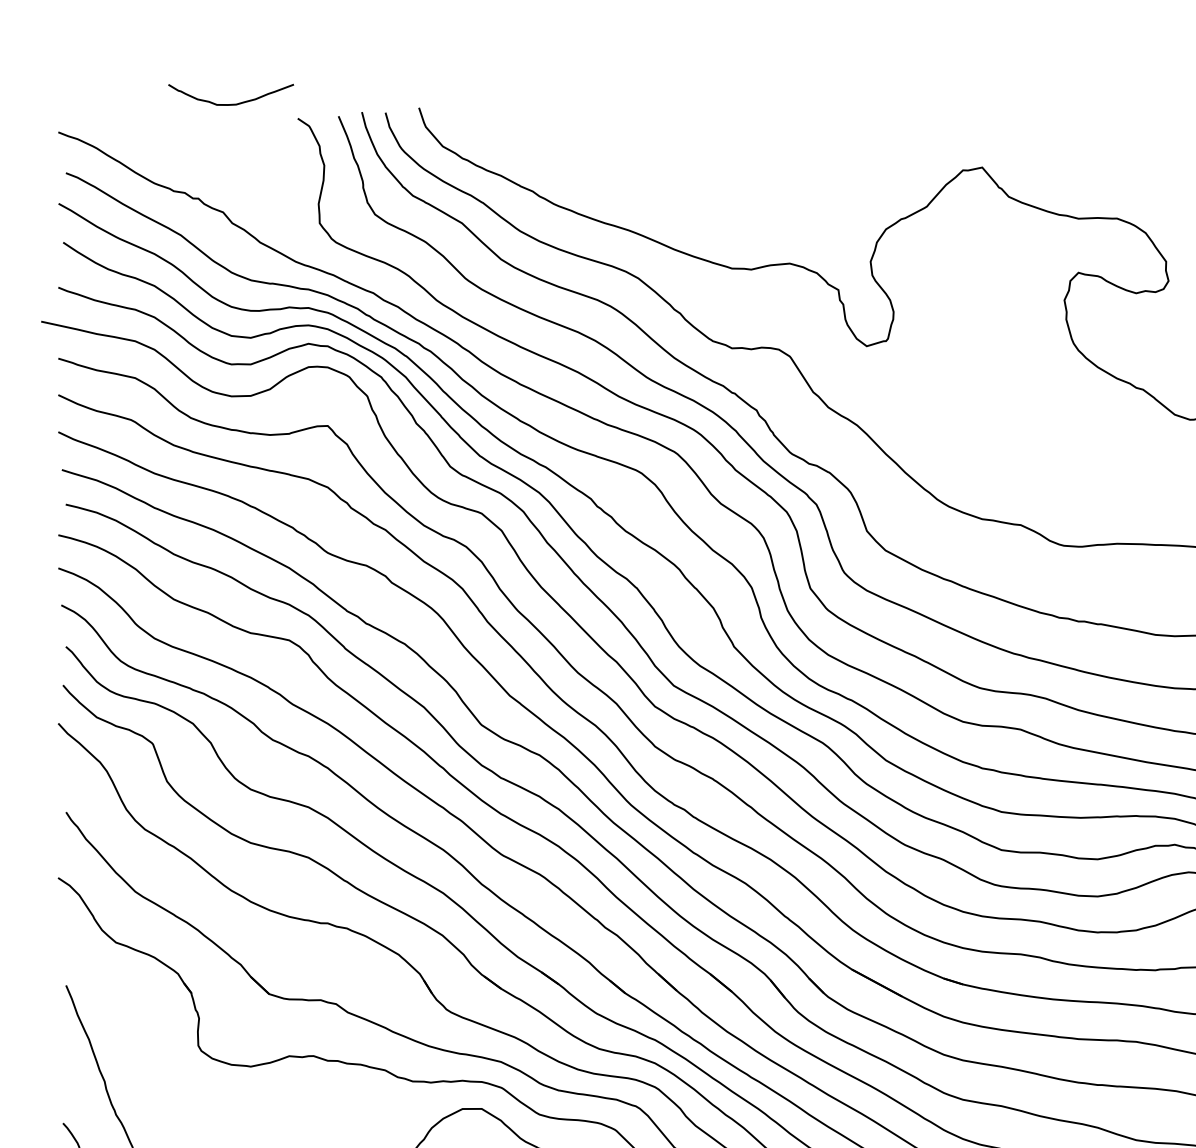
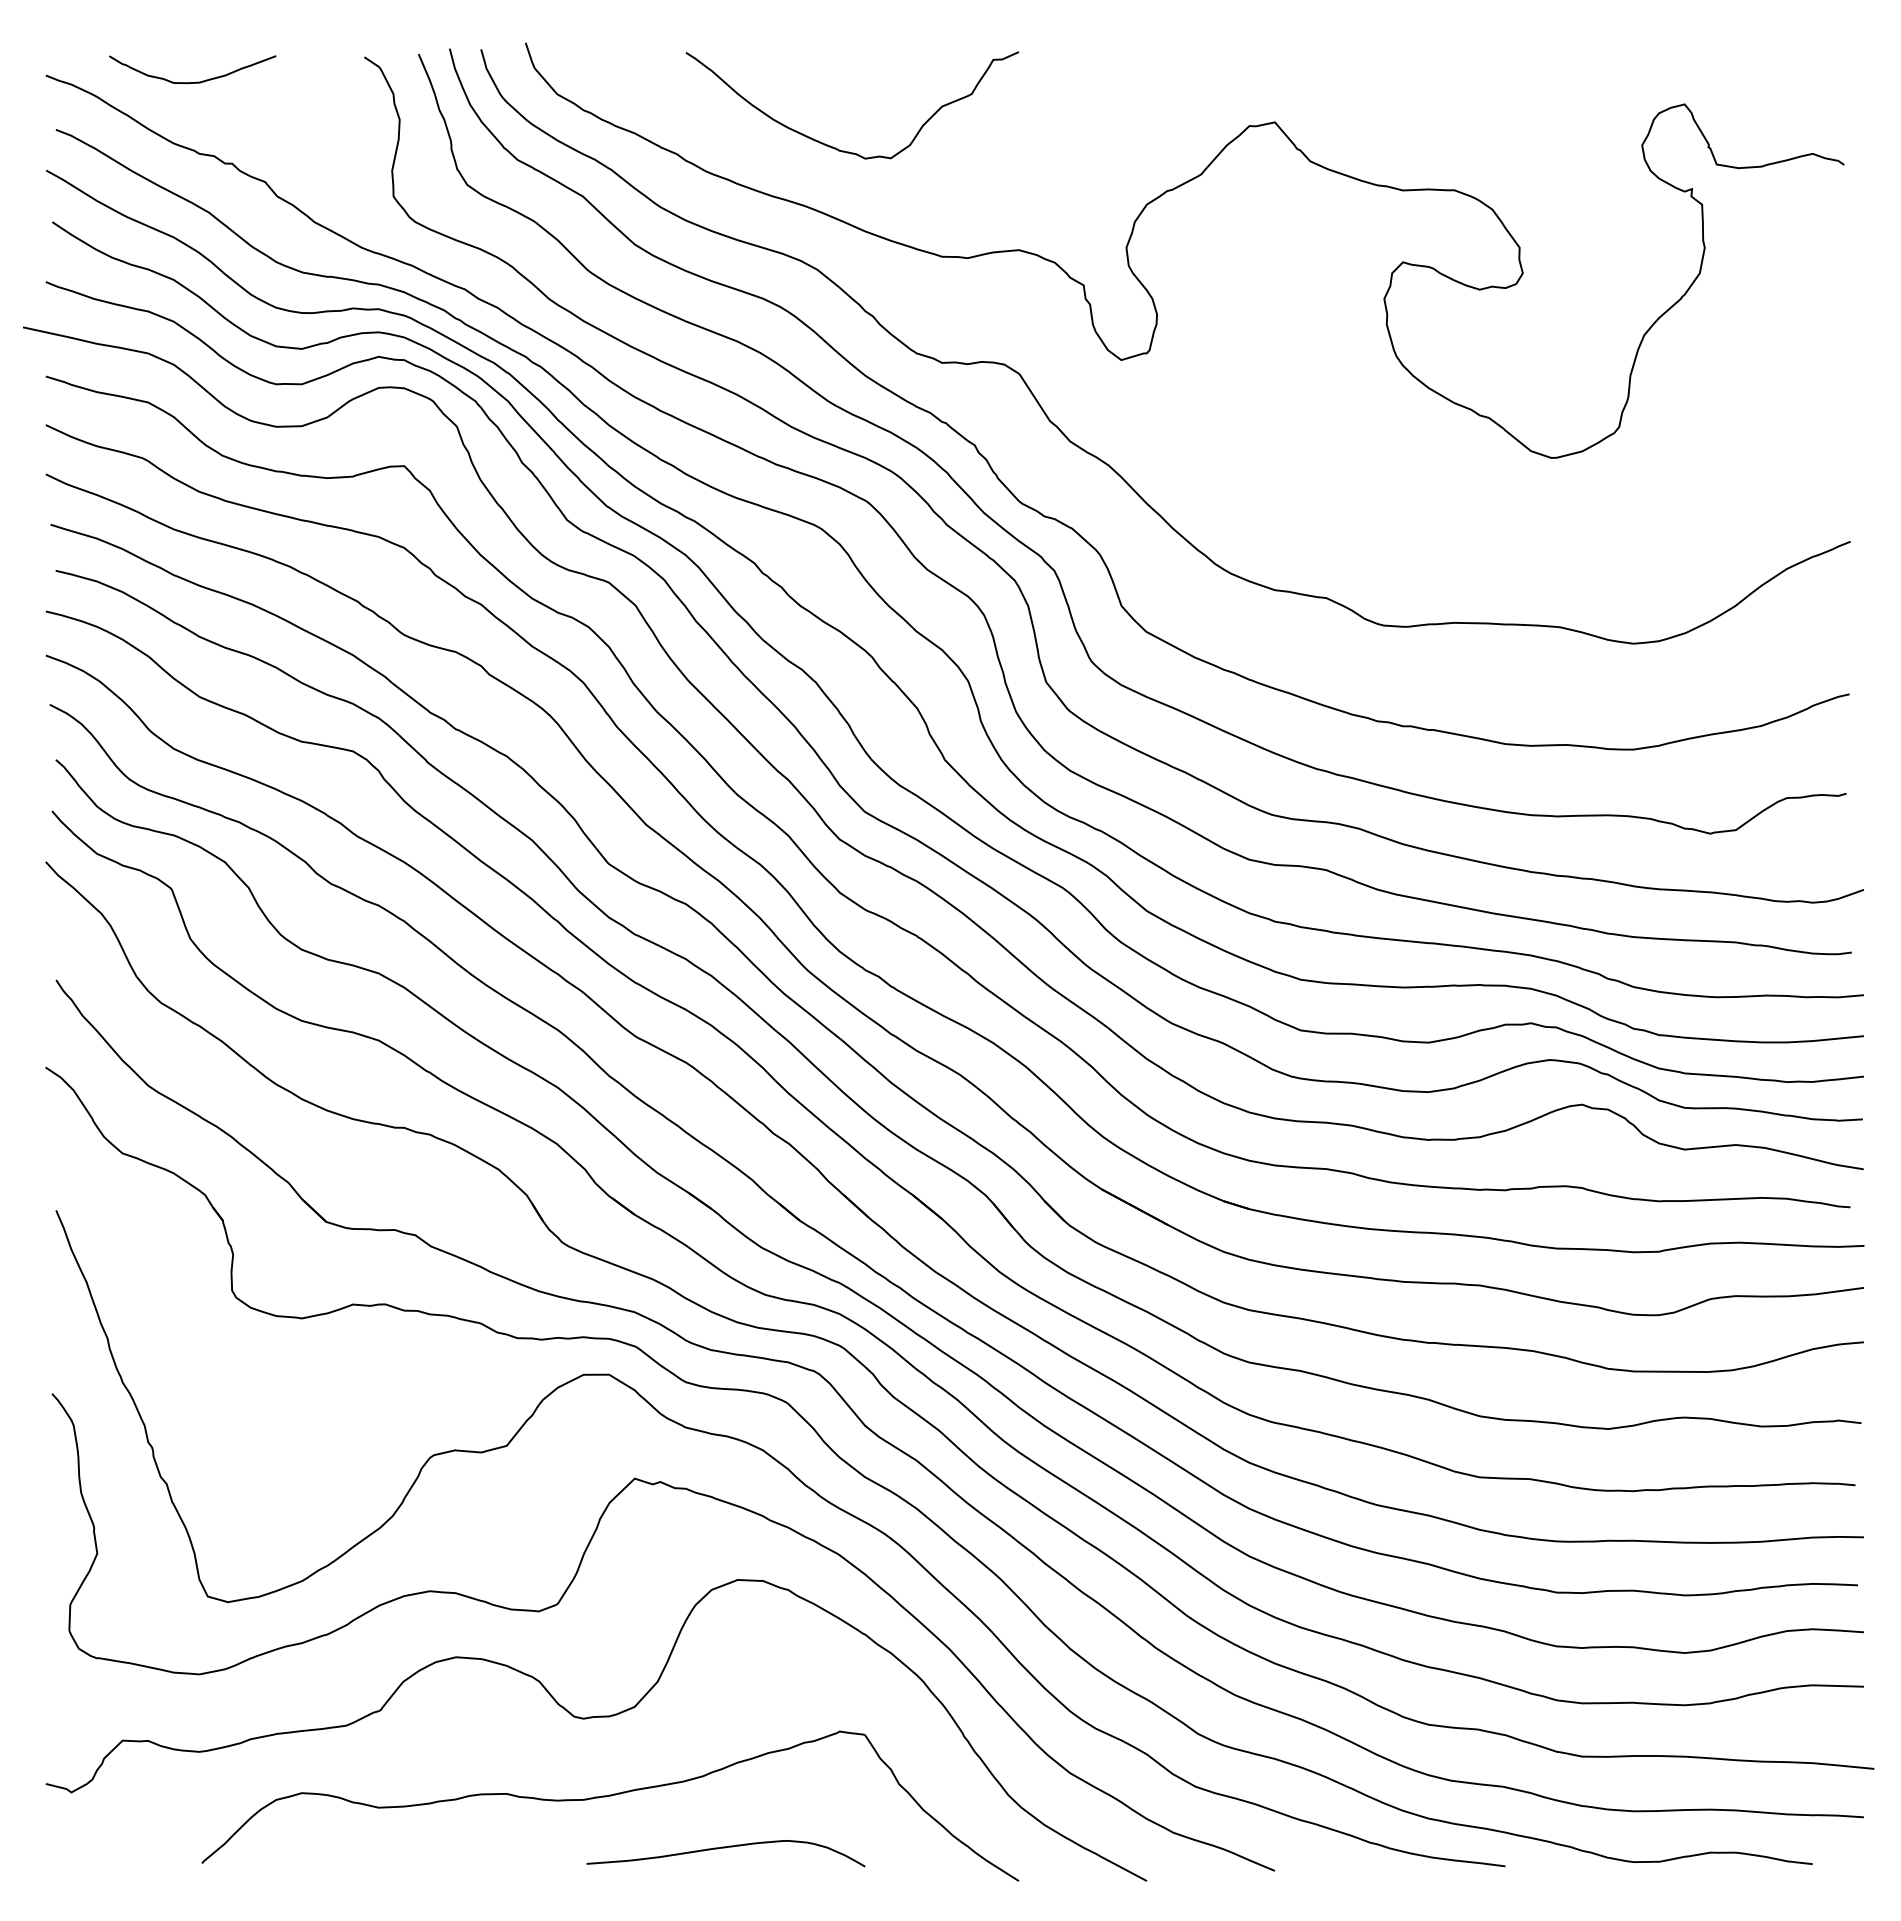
curve: (233, 103) -> (196, 81), moved
curve: (650, 185) -> (833, 146), added

